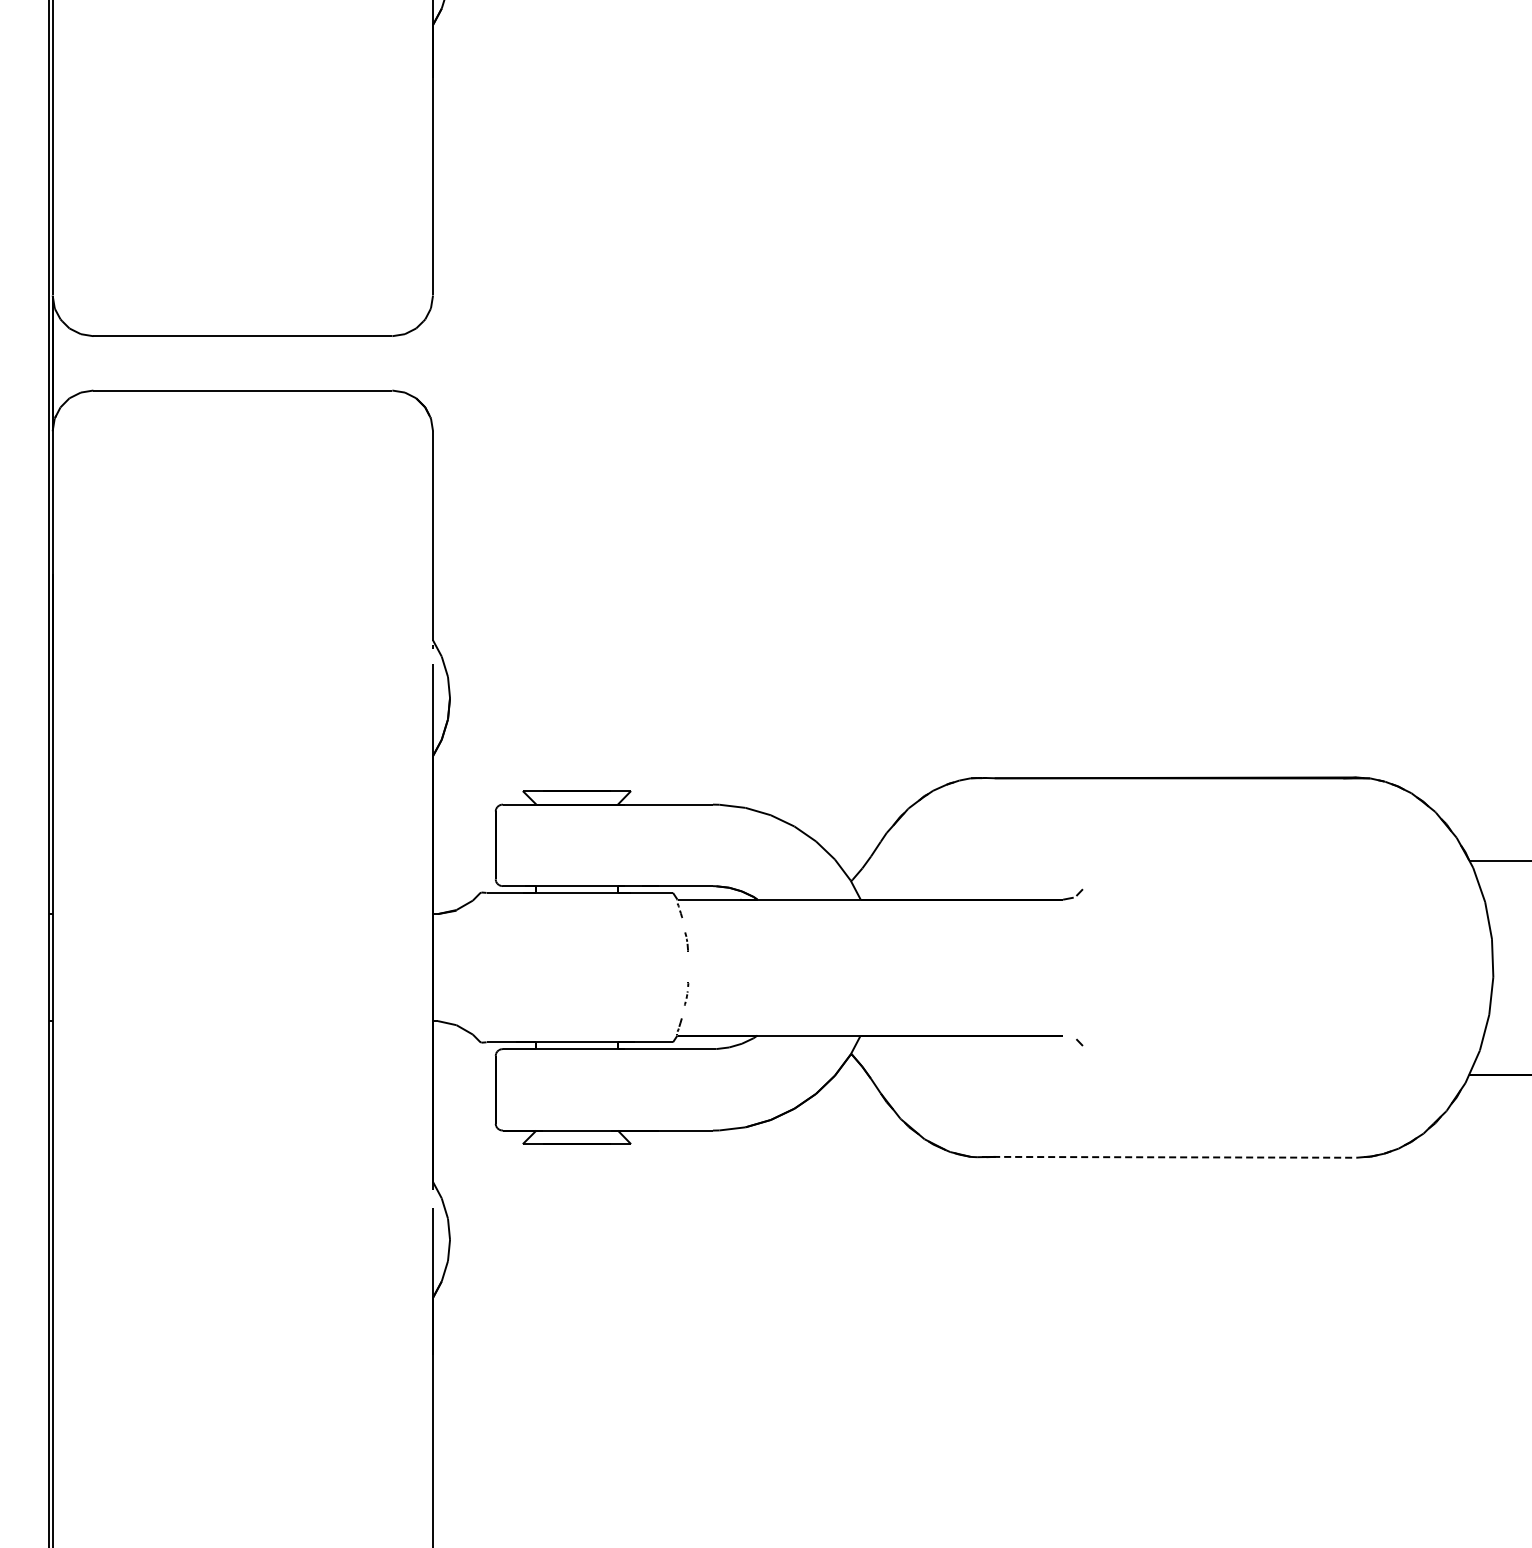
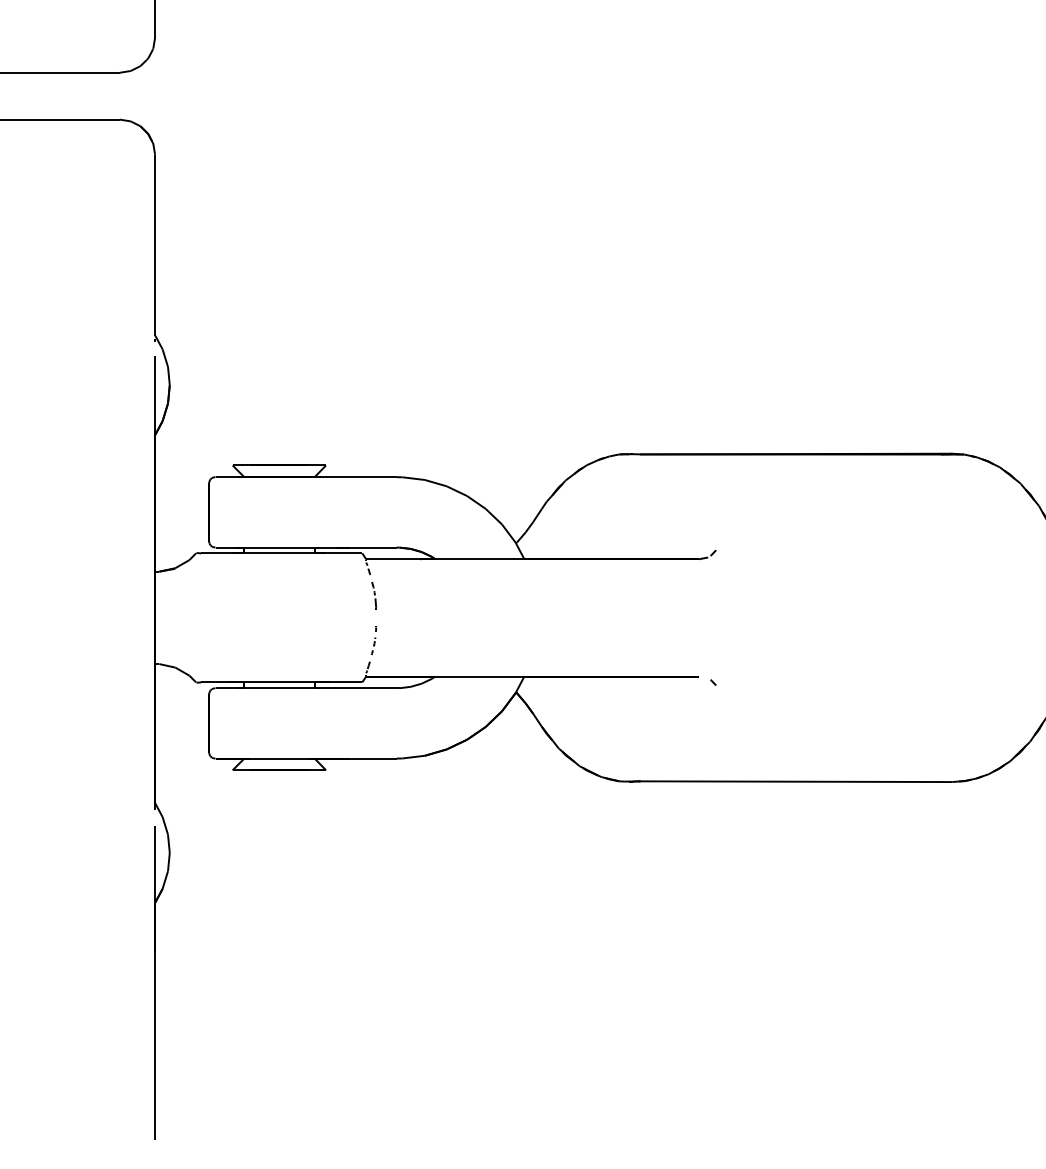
part: (686, 941) -> (373, 595), size x1.67
part: (686, 993) -> (373, 640), size x1.43
line: (1174, 1157) -> (795, 781), dashed -> solid

